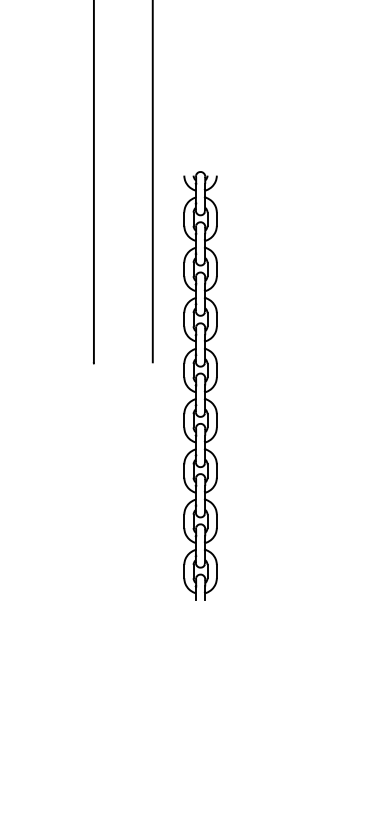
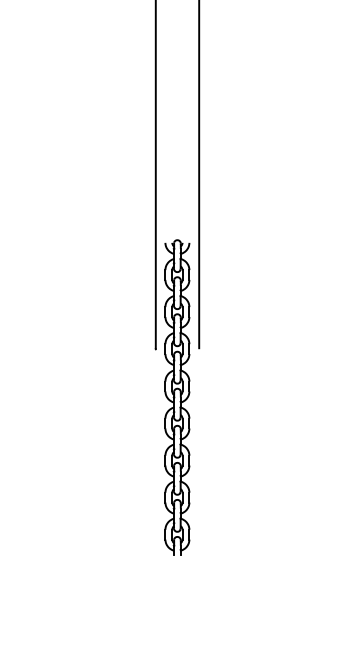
part: (200, 385) -> (177, 397), moved

